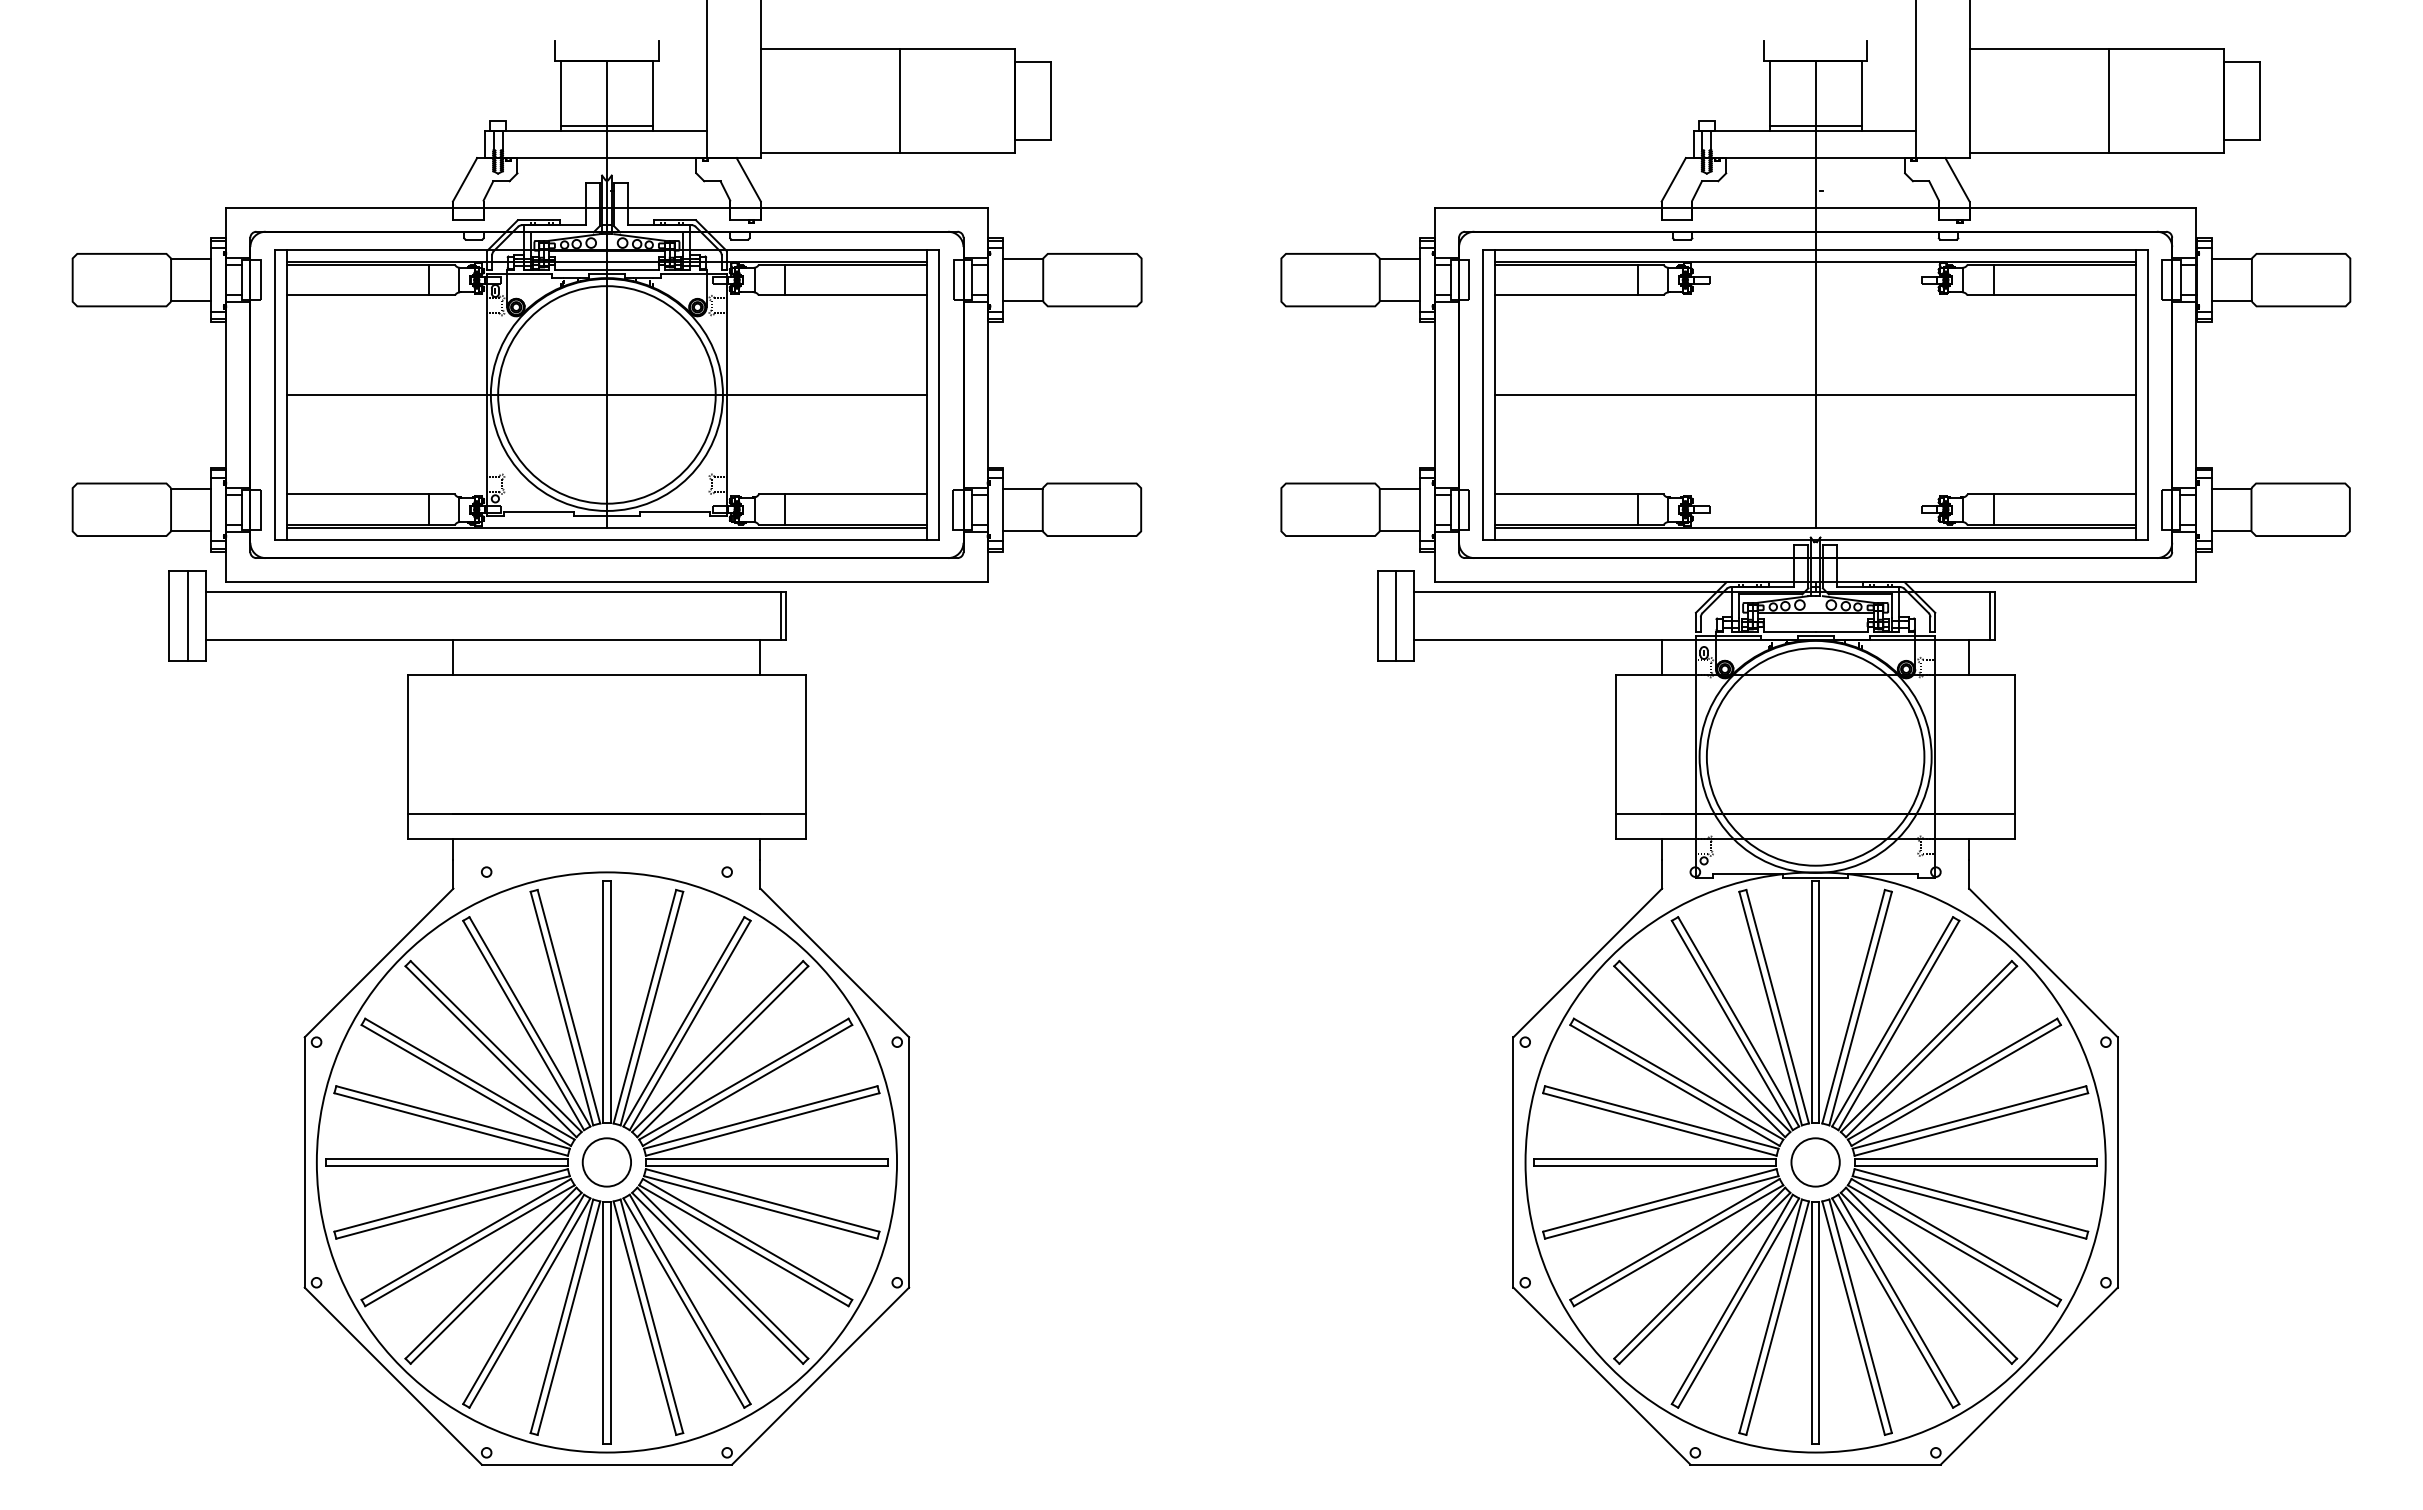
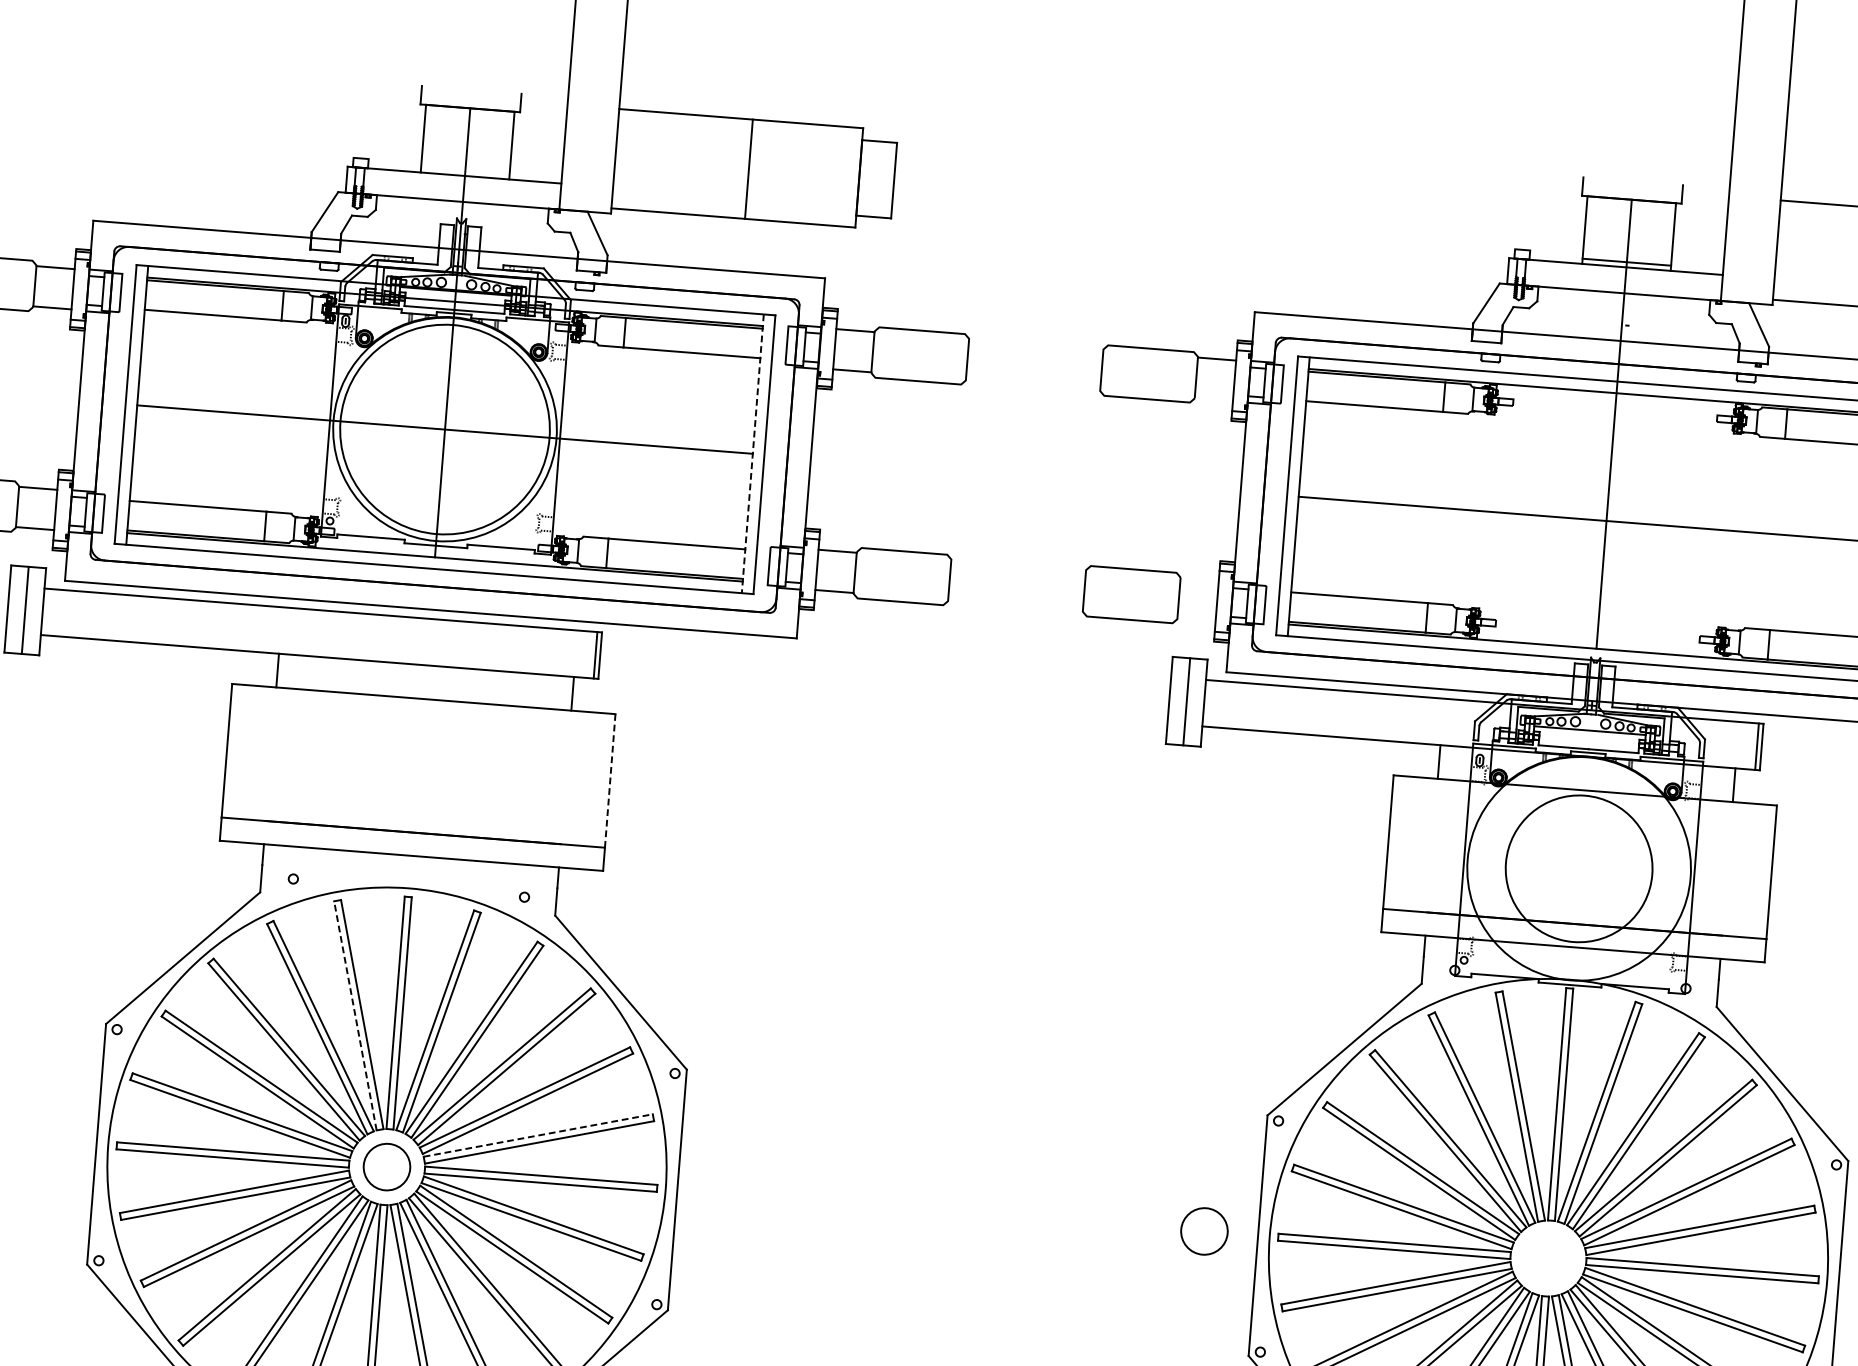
line: (606, 125) -> (465, 170), removed
line: (1399, 301) -> (1213, 399), removed
line: (927, 395) -> (753, 454), solid -> dashed
line: (1399, 488) -> (1199, 579), removed
line: (1399, 530) -> (1196, 619), removed
line: (806, 744) -> (610, 780), solid -> dashed
circle: (1815, 756) -> (1579, 868), size x0.7
line: (561, 1008) -> (354, 1015), solid -> dashed
line: (760, 1117) -> (537, 1135), solid -> dashed
circle: (1815, 1162) -> (1204, 1231), moved

